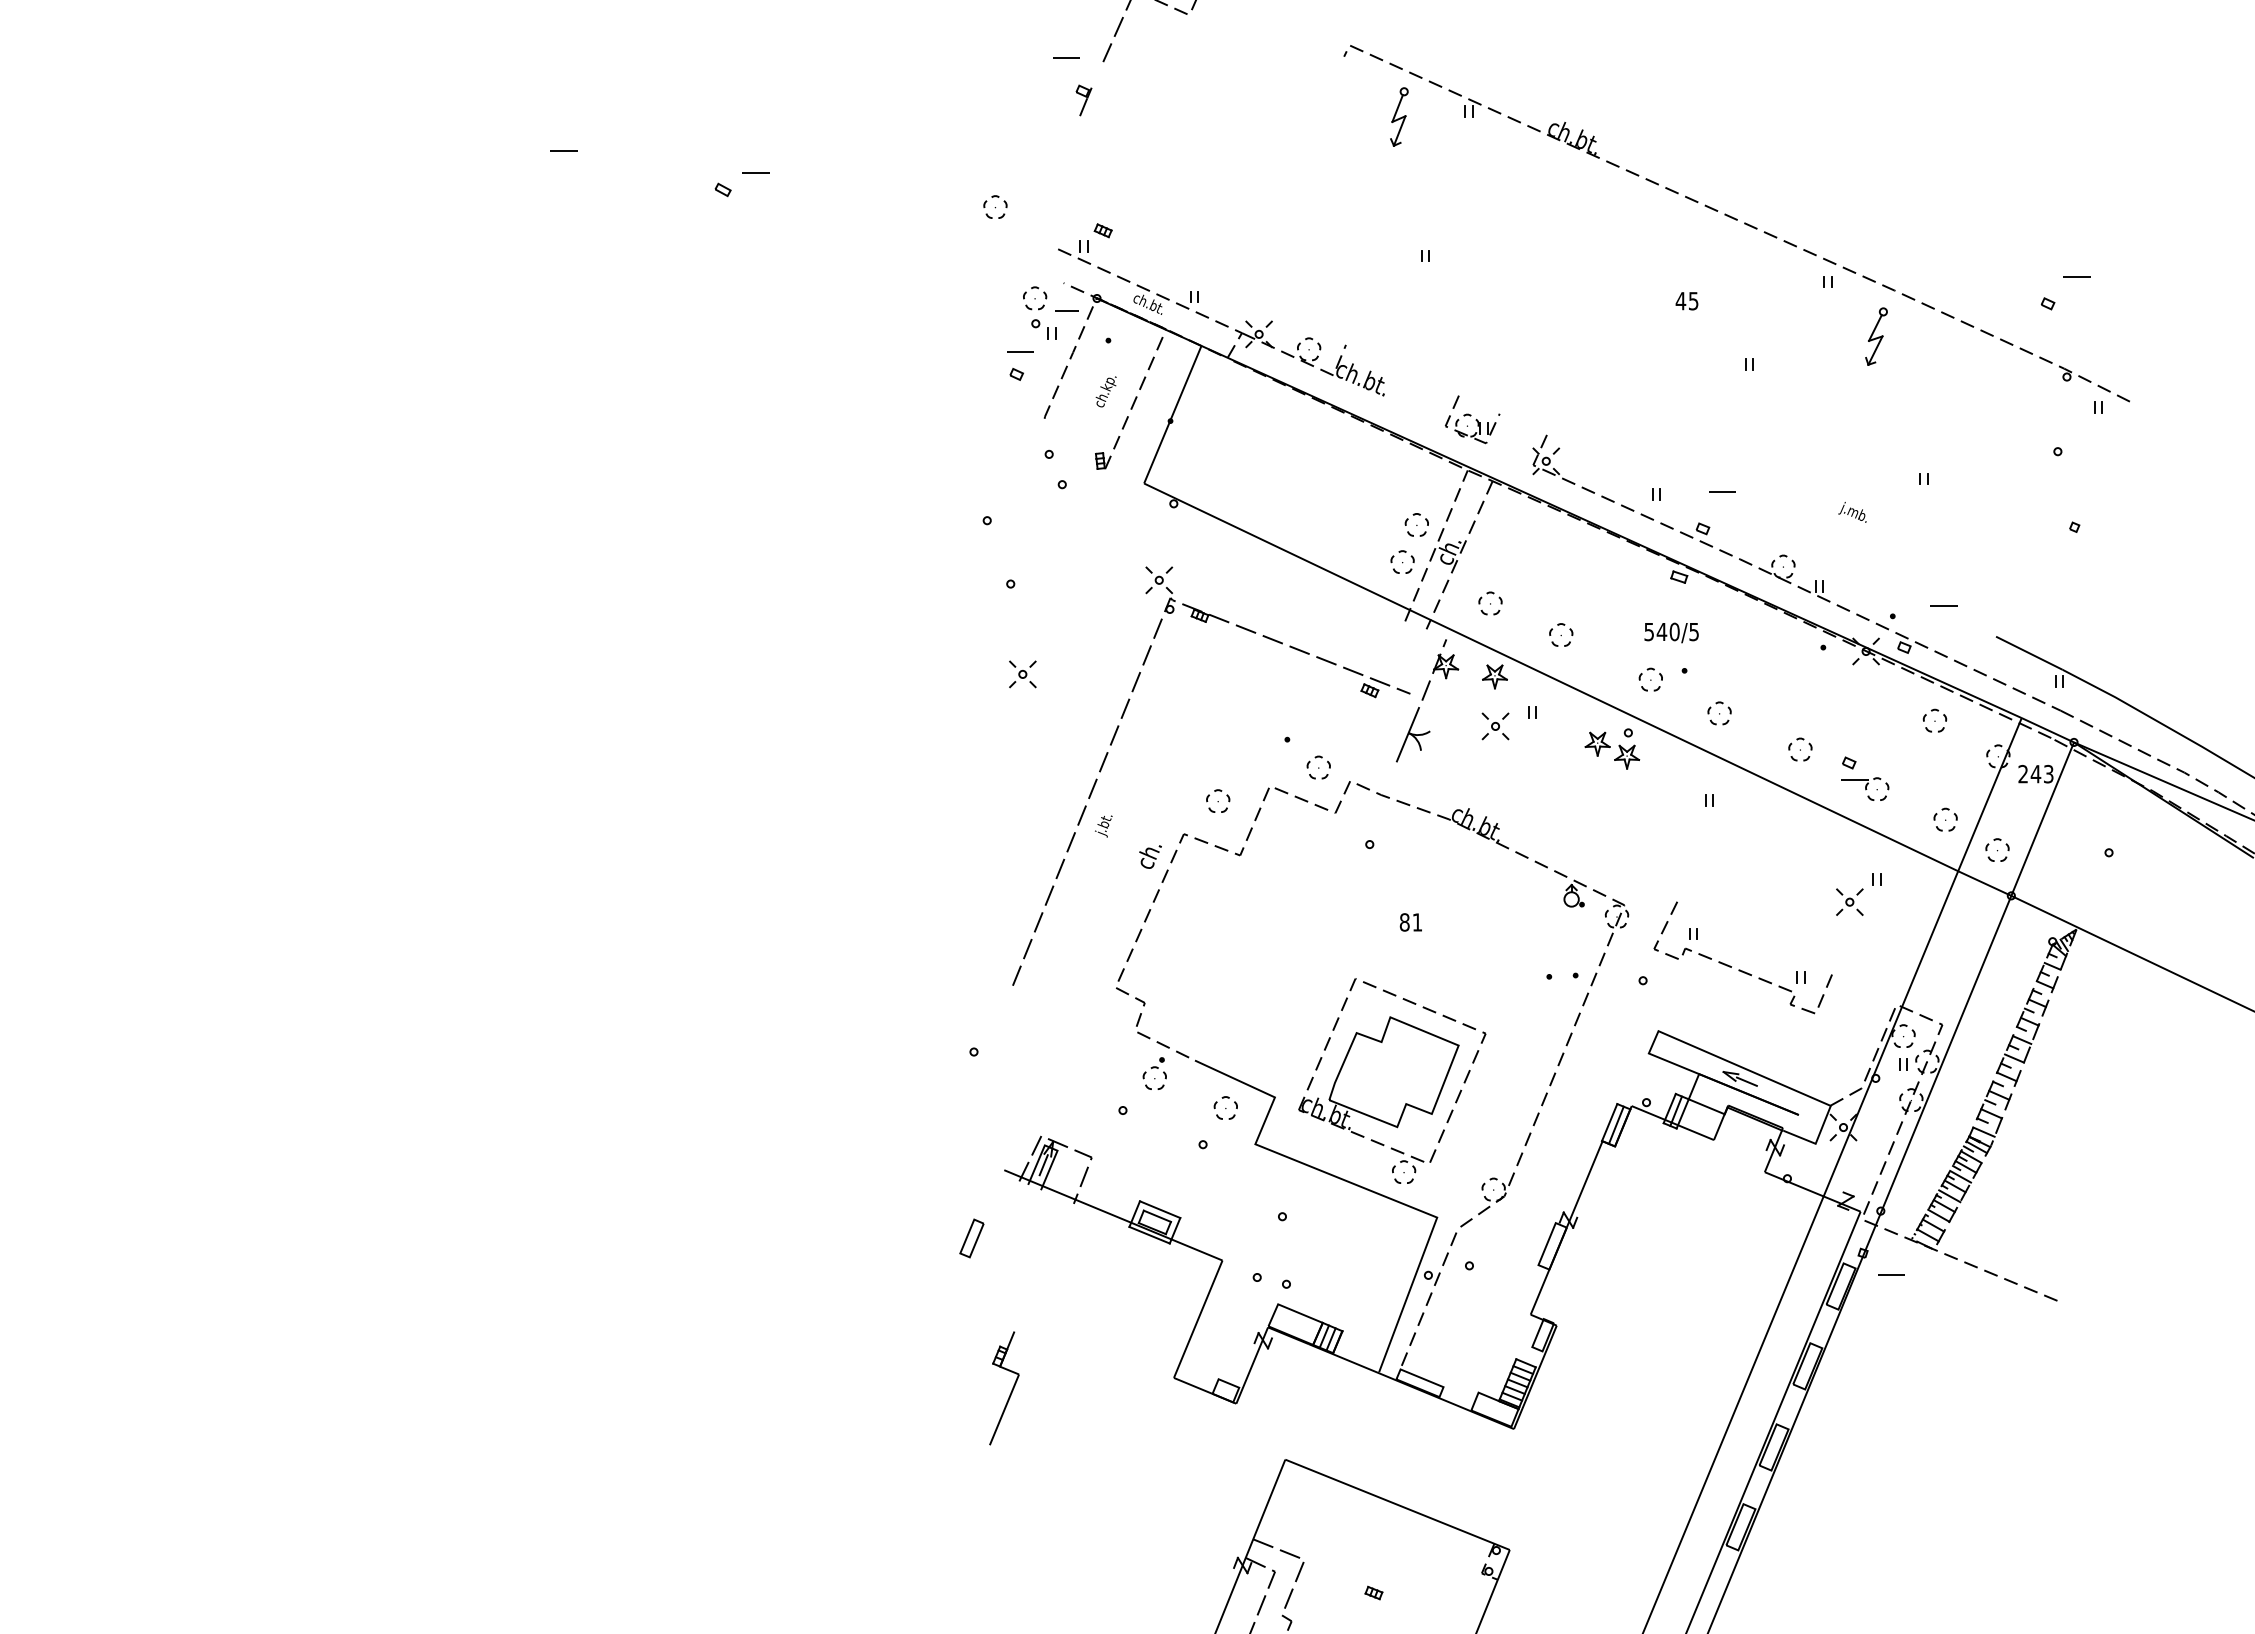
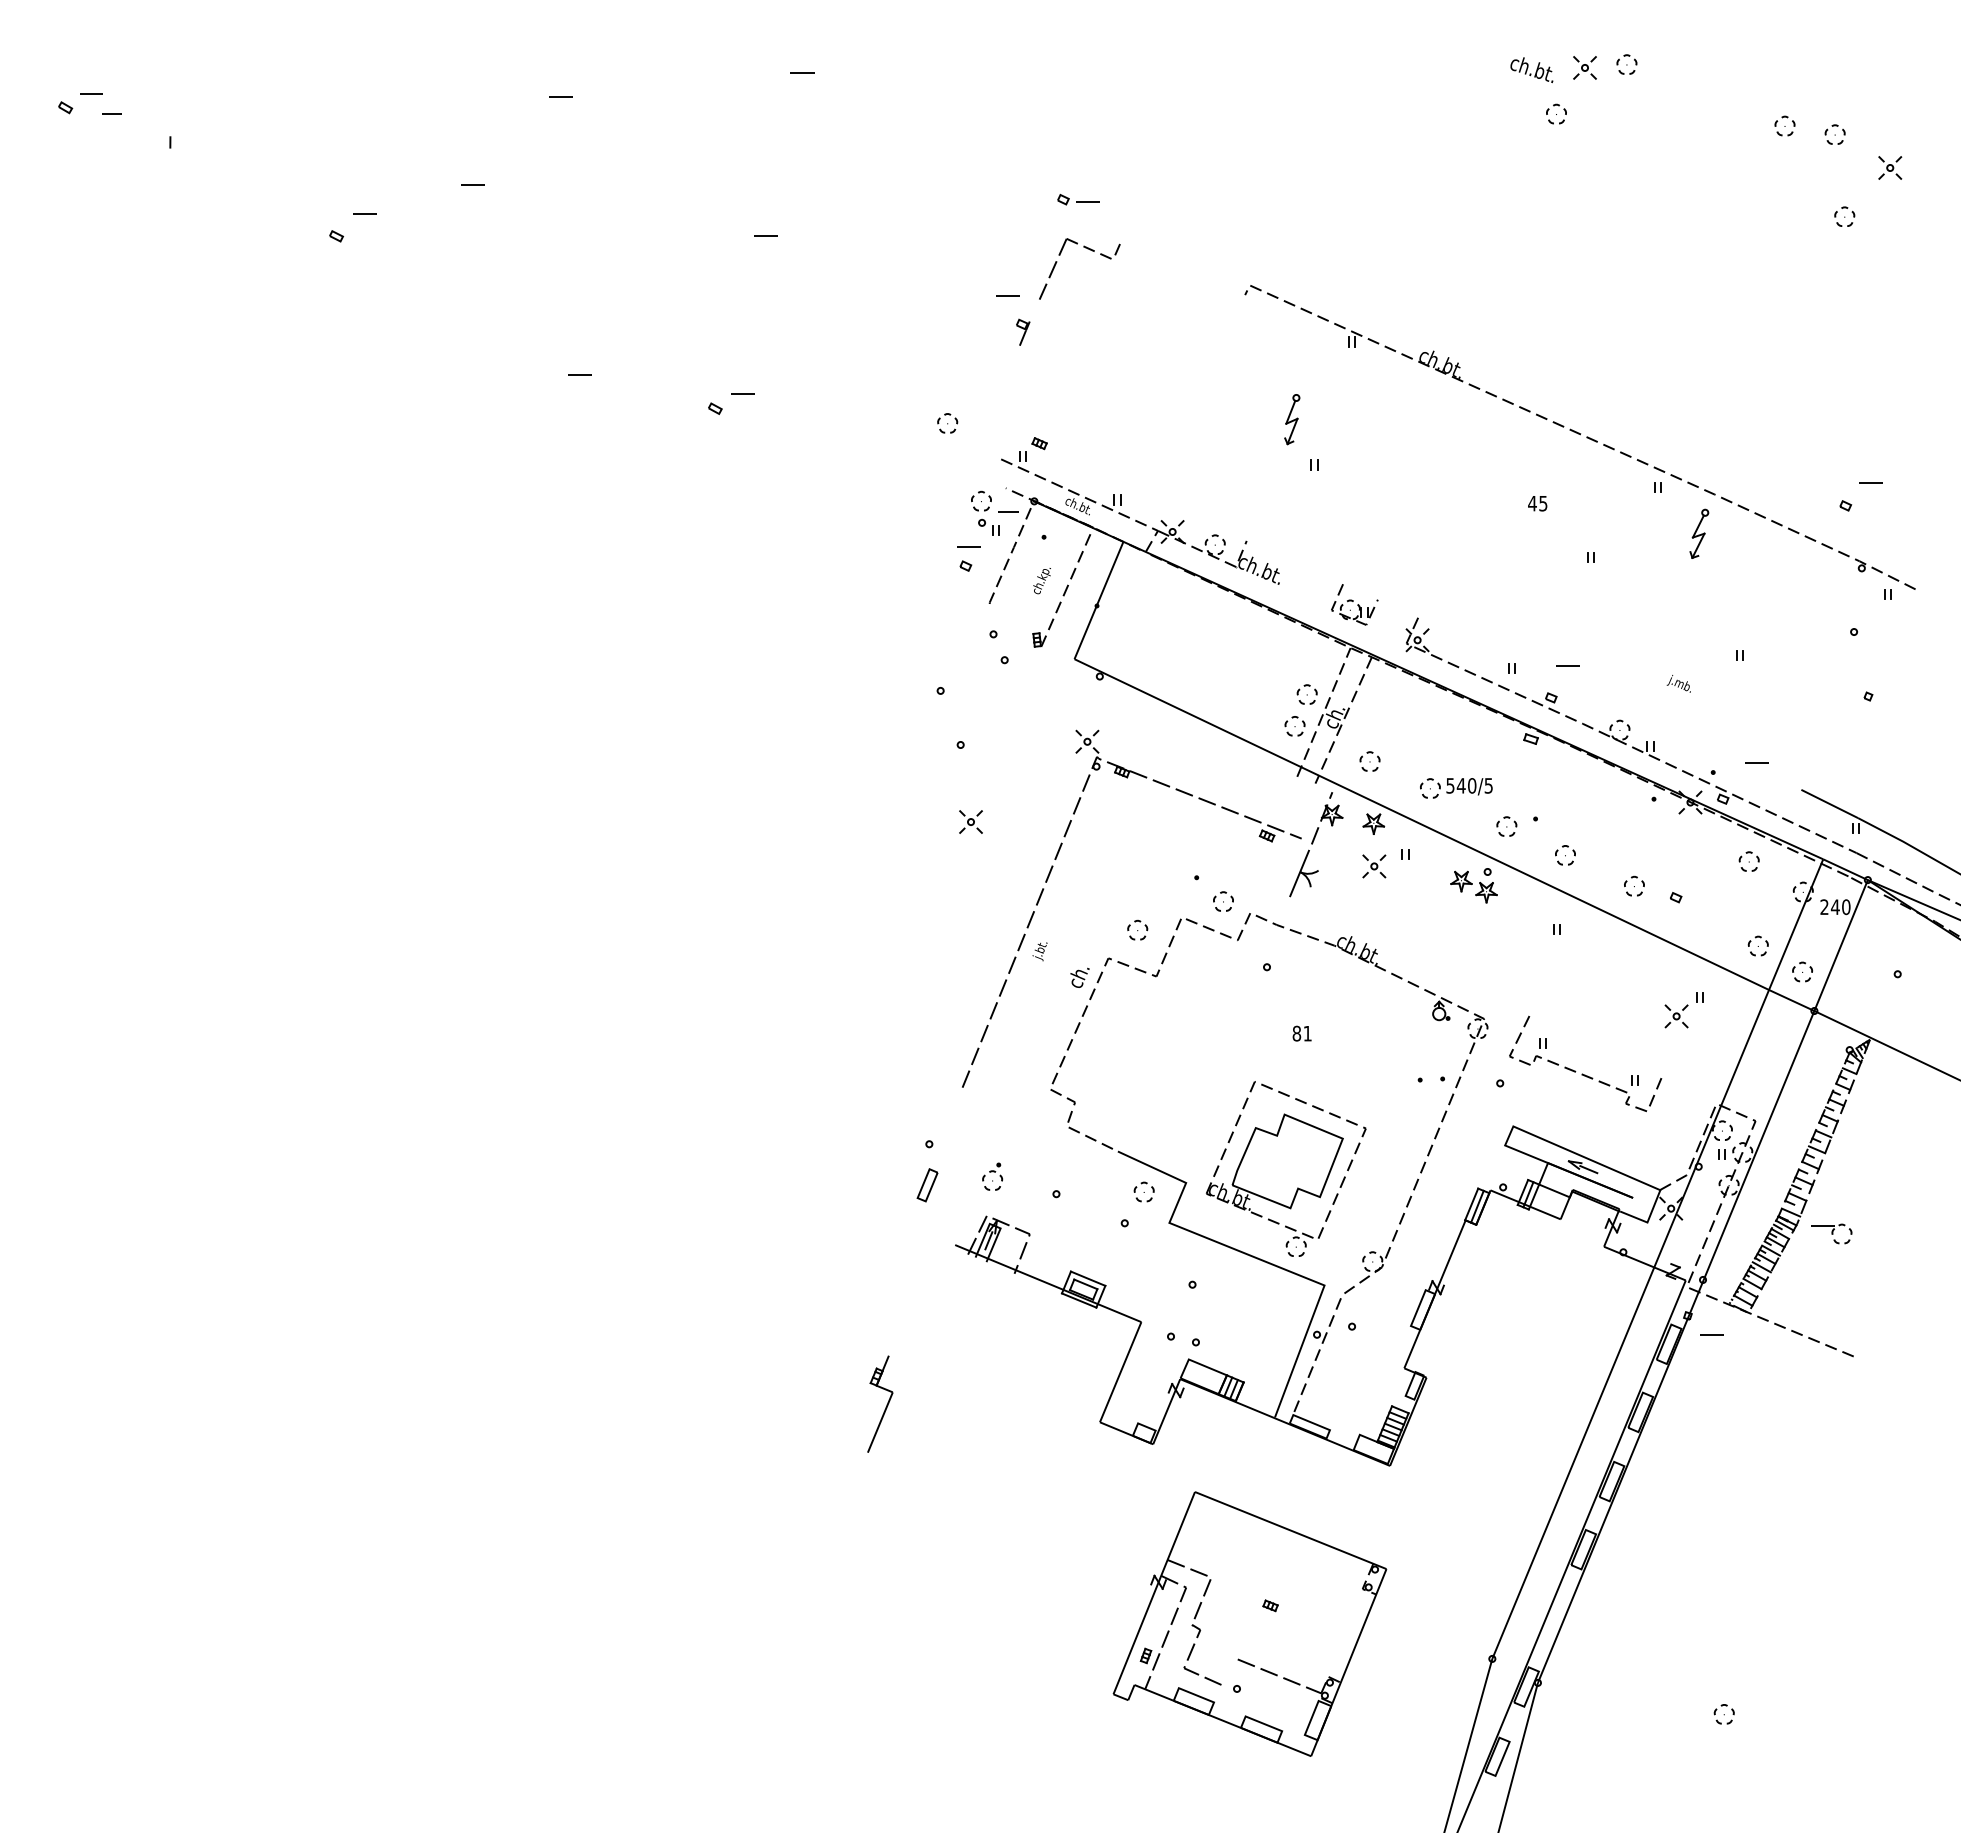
part: (1399, 116) -> (1292, 419), moved
text: (1671, 632) -> (1469, 786), moved
text: (2048, 774) -> (1846, 907), 243 -> 240
part: (1864, 788) -> (1831, 1233), moved
part: (1154, 1073) -> (992, 1176), moved
part: (971, 1238) -> (927, 1185), moved
part: (1011, 1388) -> (886, 1404), moved

